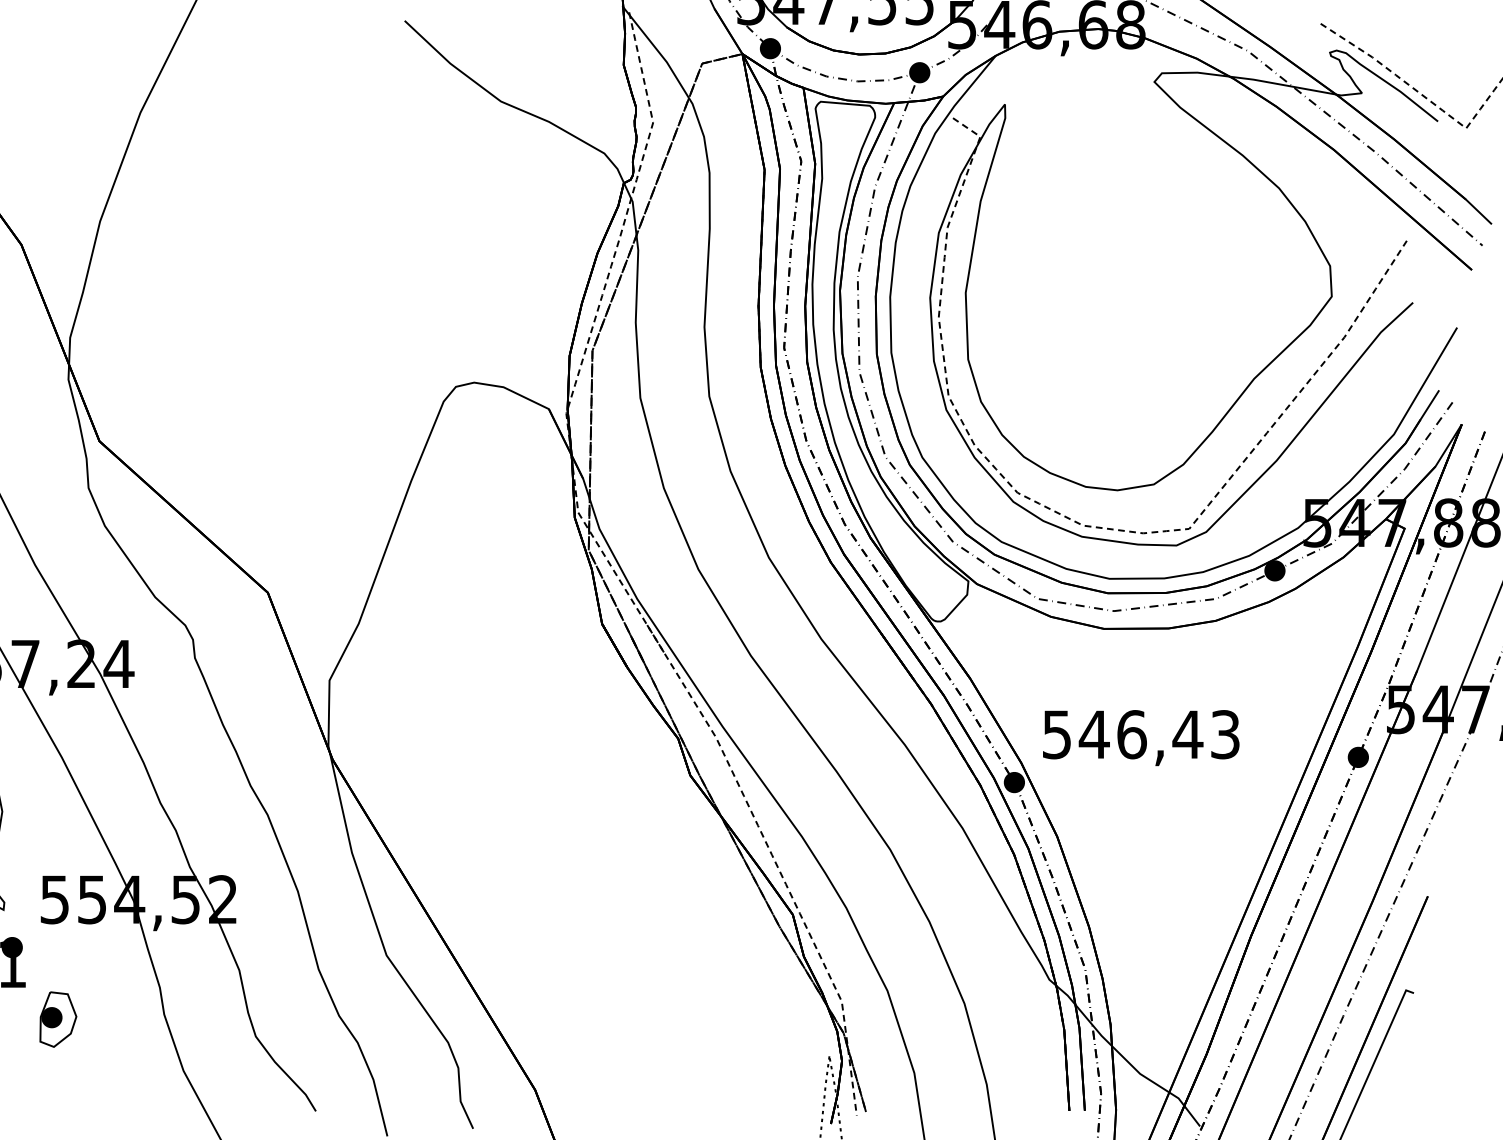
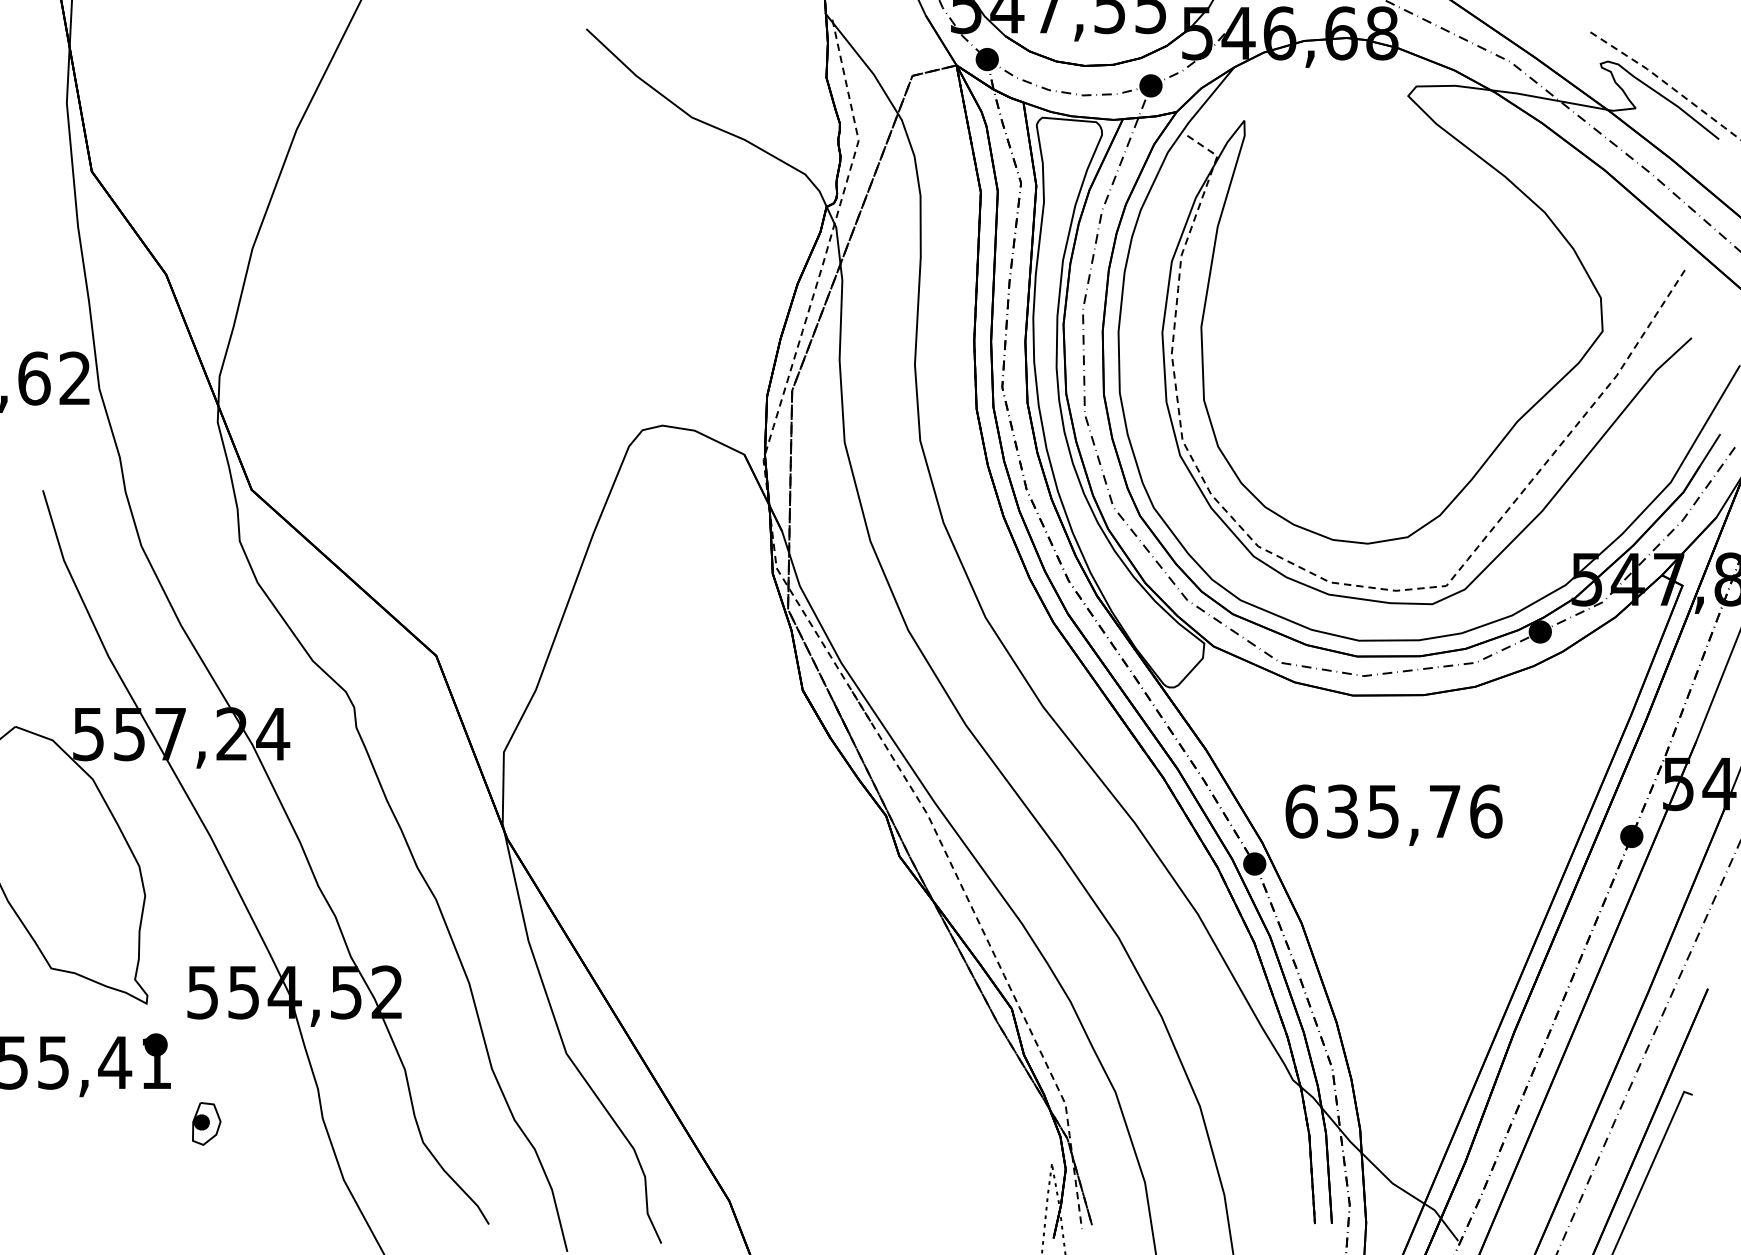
text: (1141, 734) -> (1393, 811), 546,43 -> 635,76
part: (58, 1019) -> (206, 1123), size x0.7

